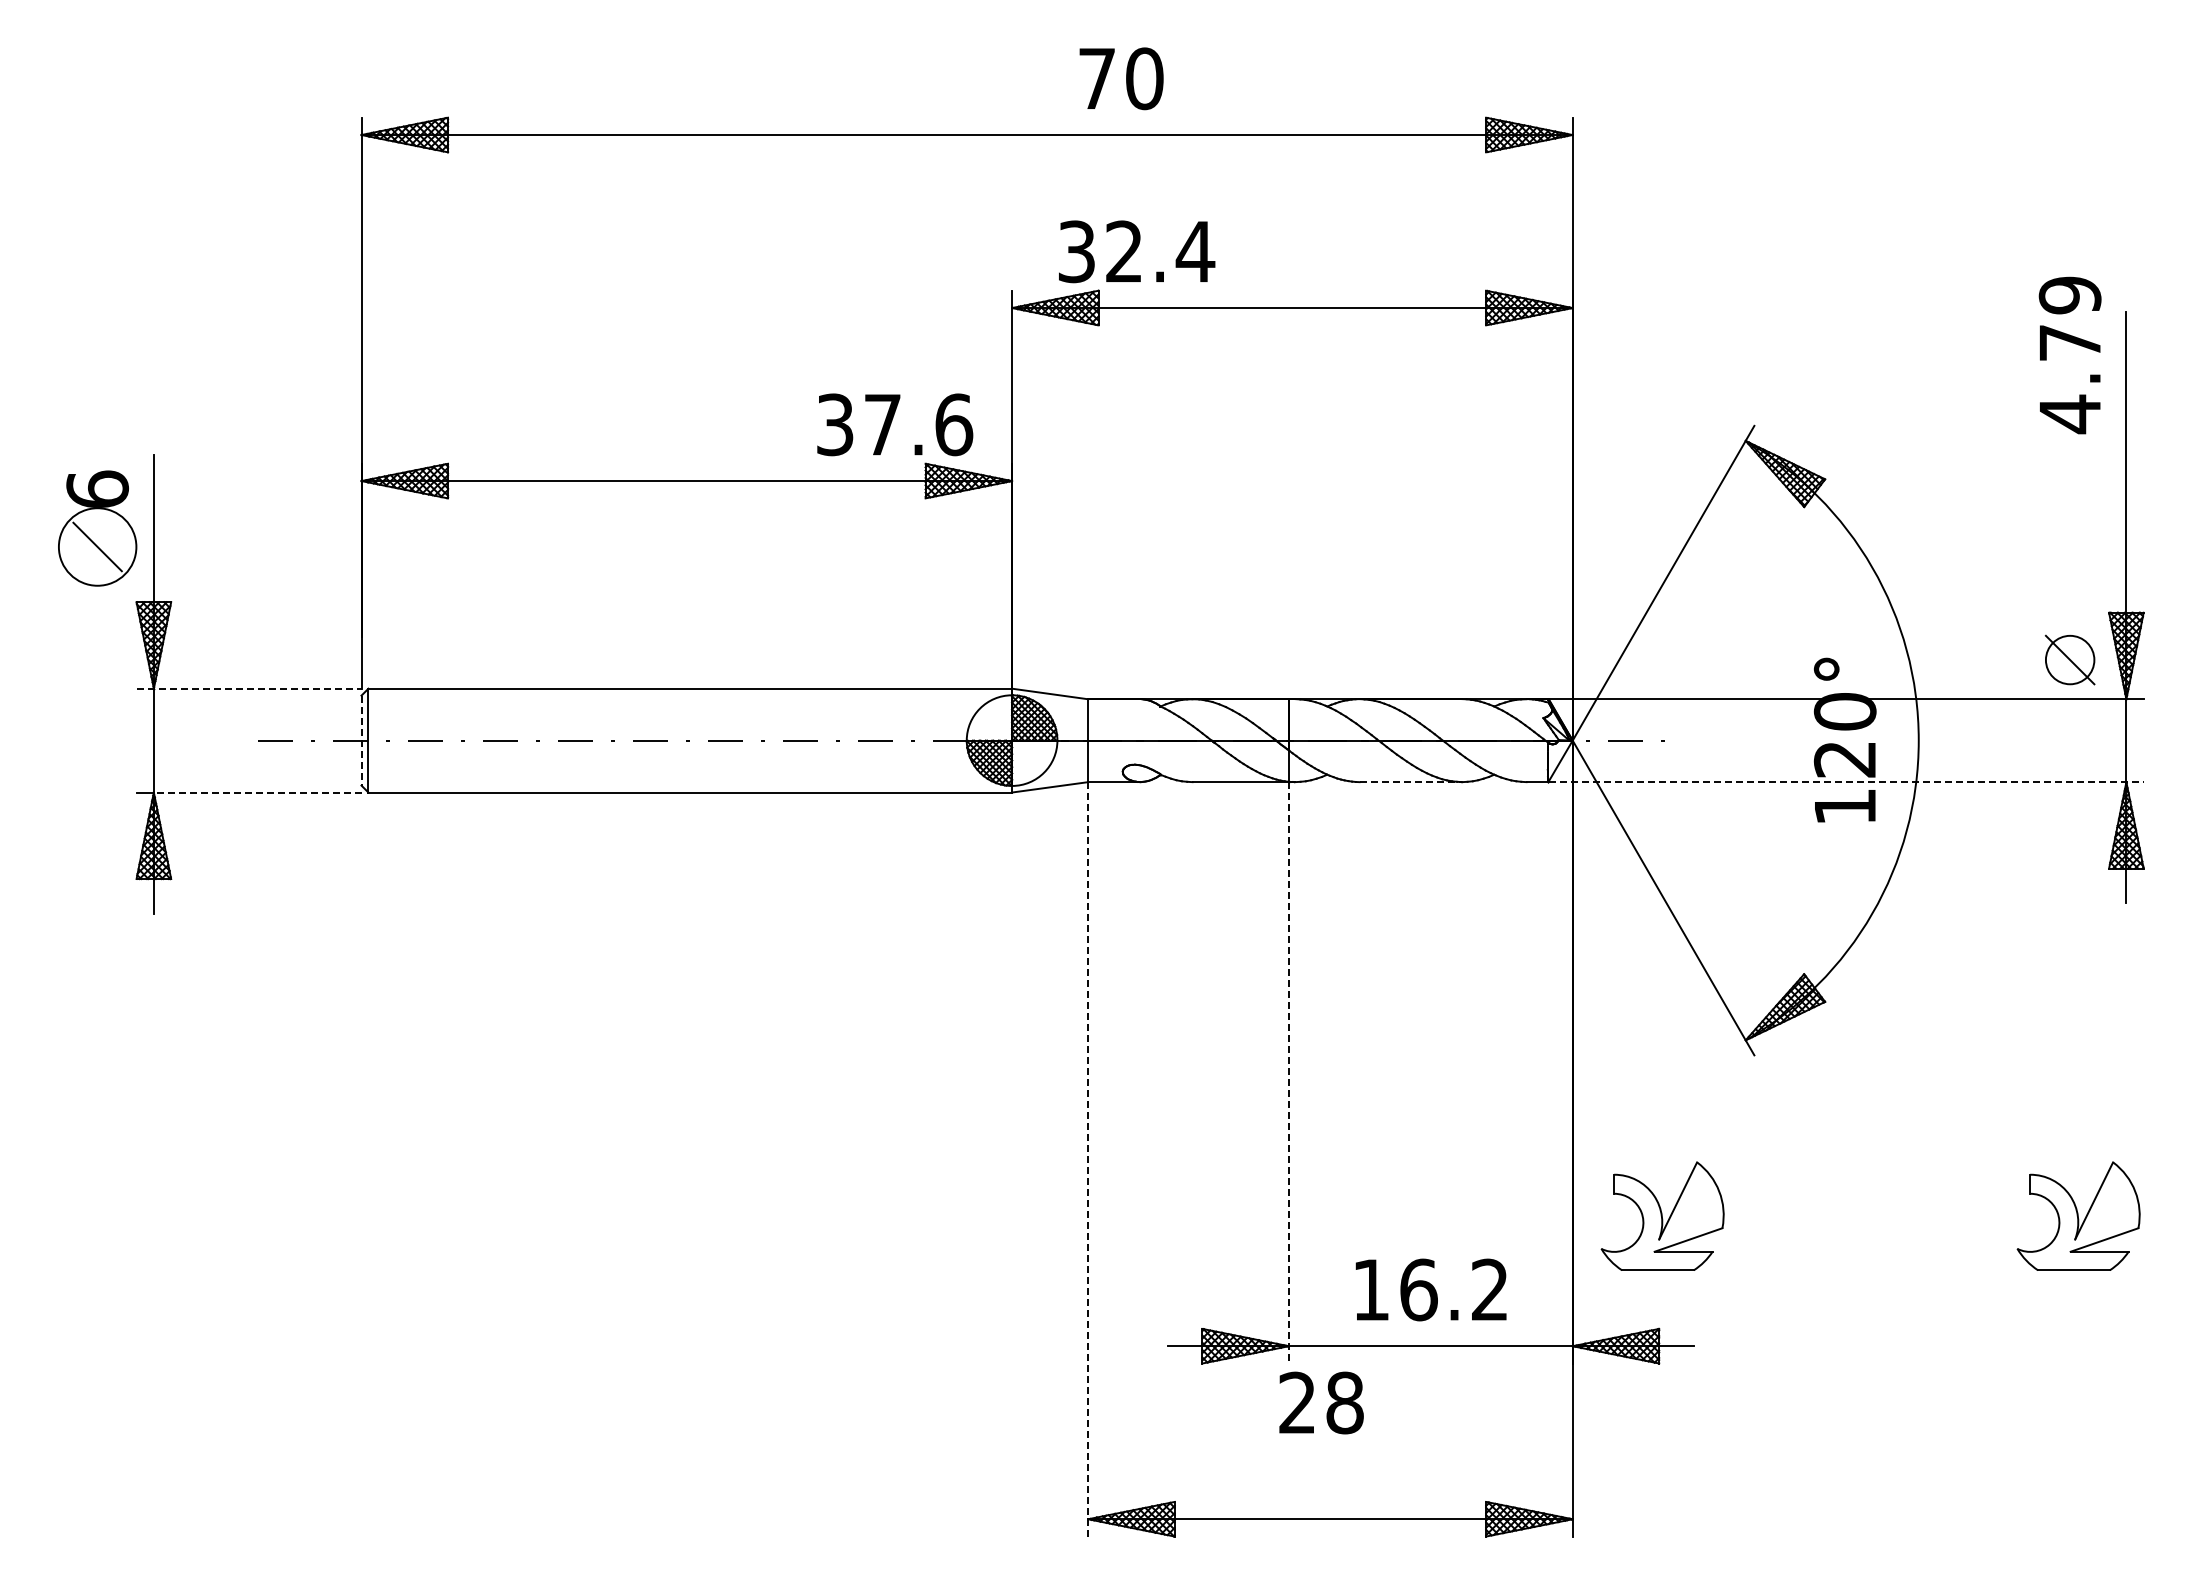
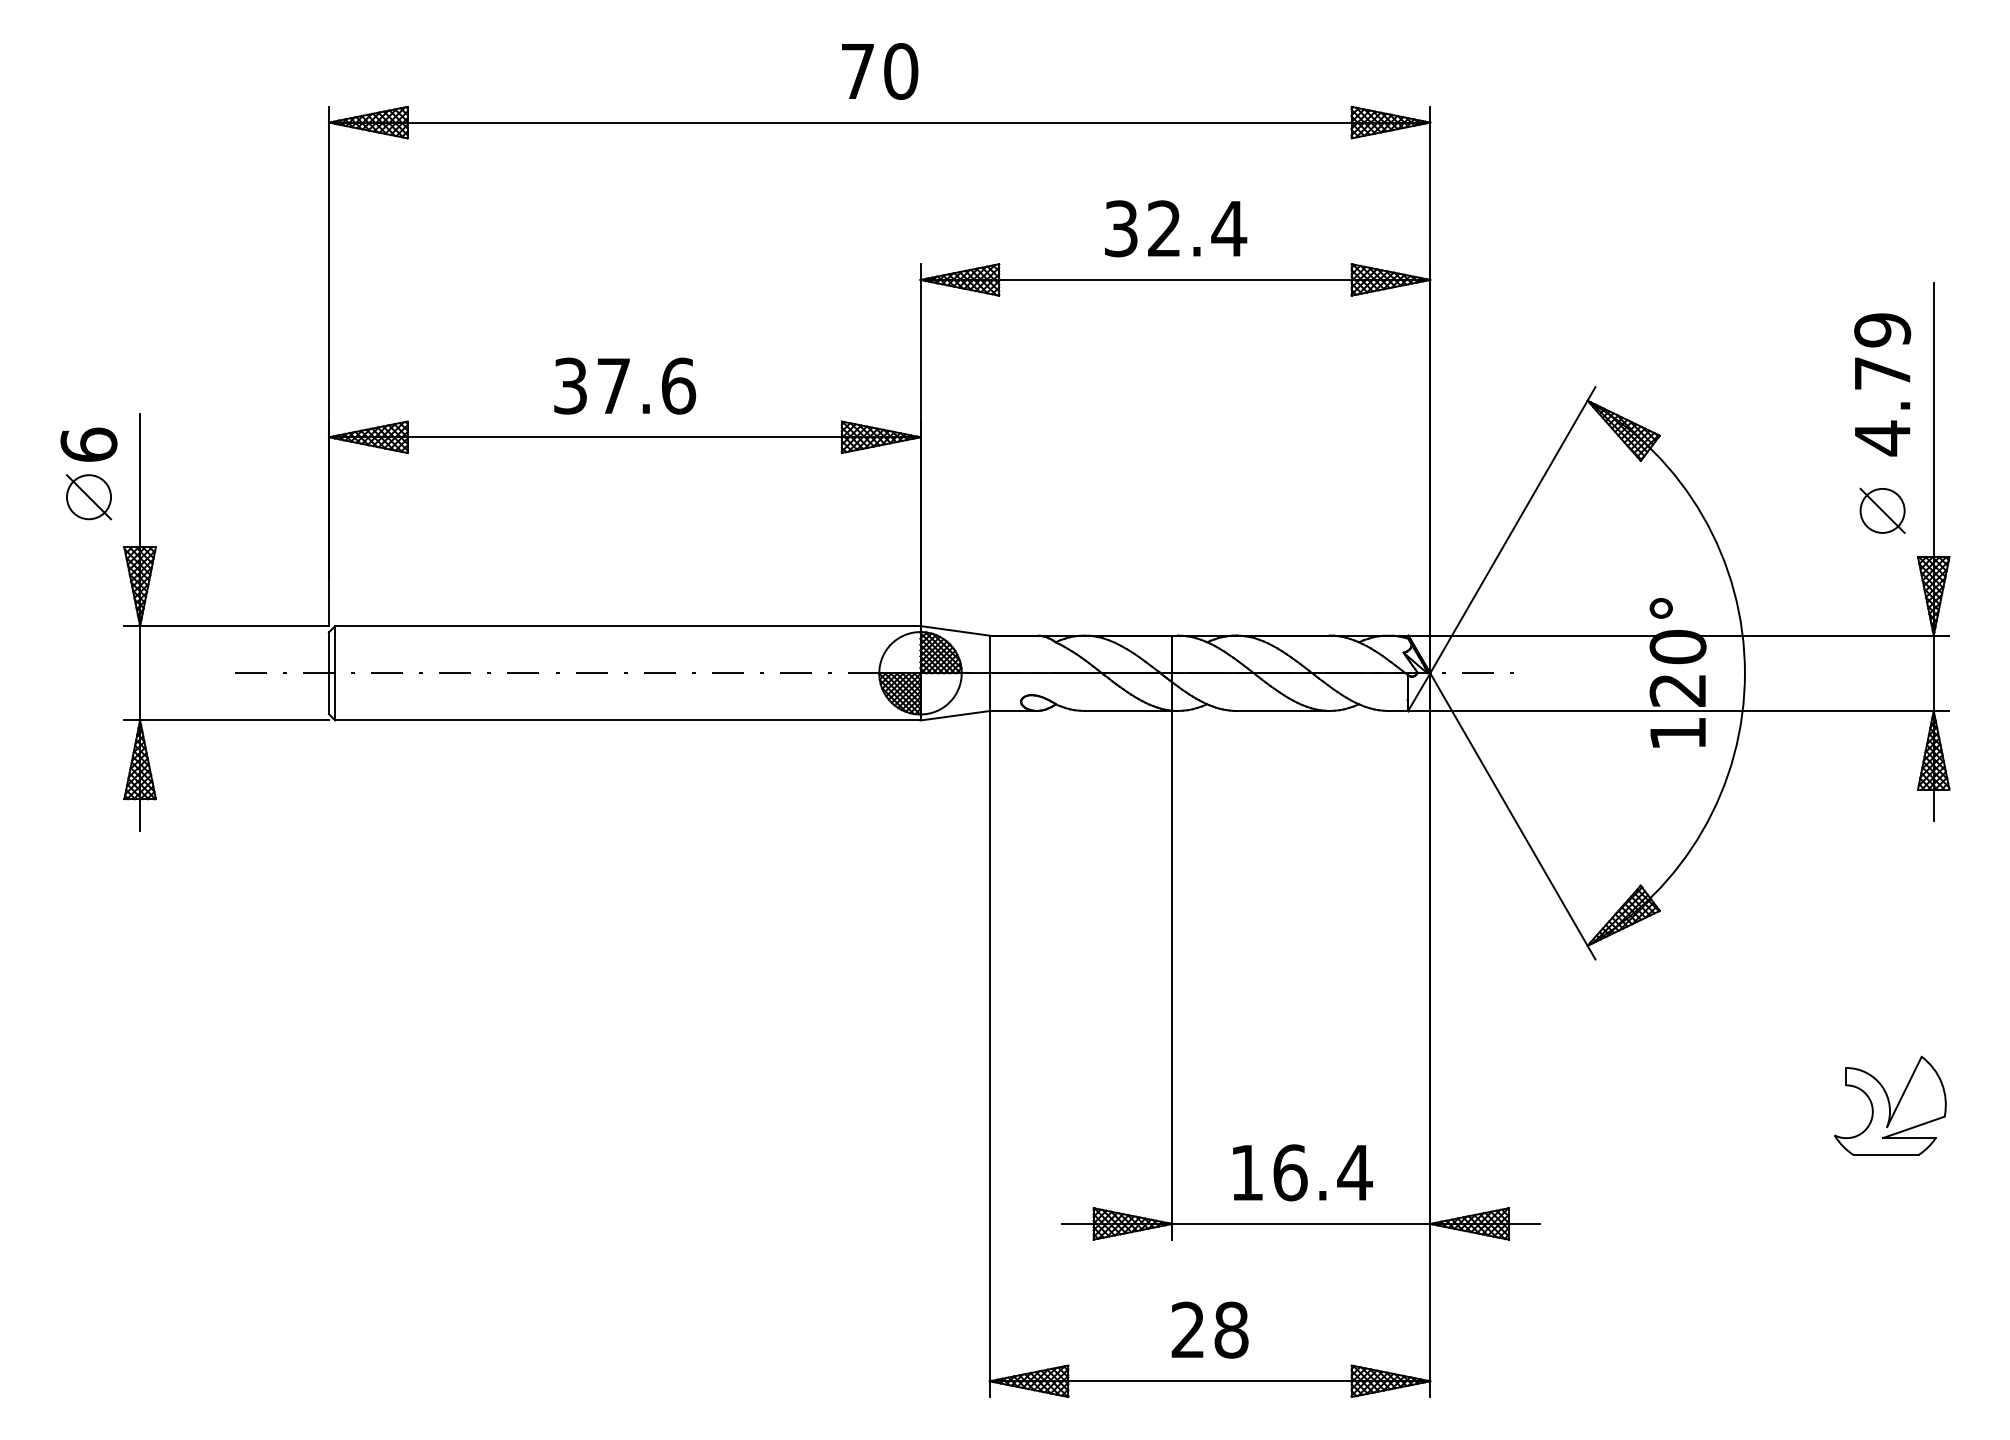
text: (1121, 78) -> (879, 71), moved
text: (1137, 251) -> (1176, 228), moved
text: (2069, 355) -> (1882, 384), moved
text: (895, 424) -> (625, 385), moved
circle: (97, 546) -> (88, 496), size x0.62
part: (2069, 659) -> (1882, 510), moved
line: (249, 688) -> (227, 625), dashed -> solid
line: (361, 740) -> (328, 673), dashed -> solid
line: (1411, 782) -> (1283, 711), dashed -> solid
line: (1846, 782) -> (1679, 711), dashed -> solid
line: (257, 792) -> (234, 720), dashed -> solid
line: (1288, 1072) -> (1171, 975), dashed -> solid
line: (1088, 1159) -> (989, 1054), dashed -> solid
part: (1662, 1215) -> (1511, 1105), removed
text: (1489, 1289) -> (1354, 1172), 16.2 -> 16.4
text: (1321, 1402) -> (1210, 1329), moved

